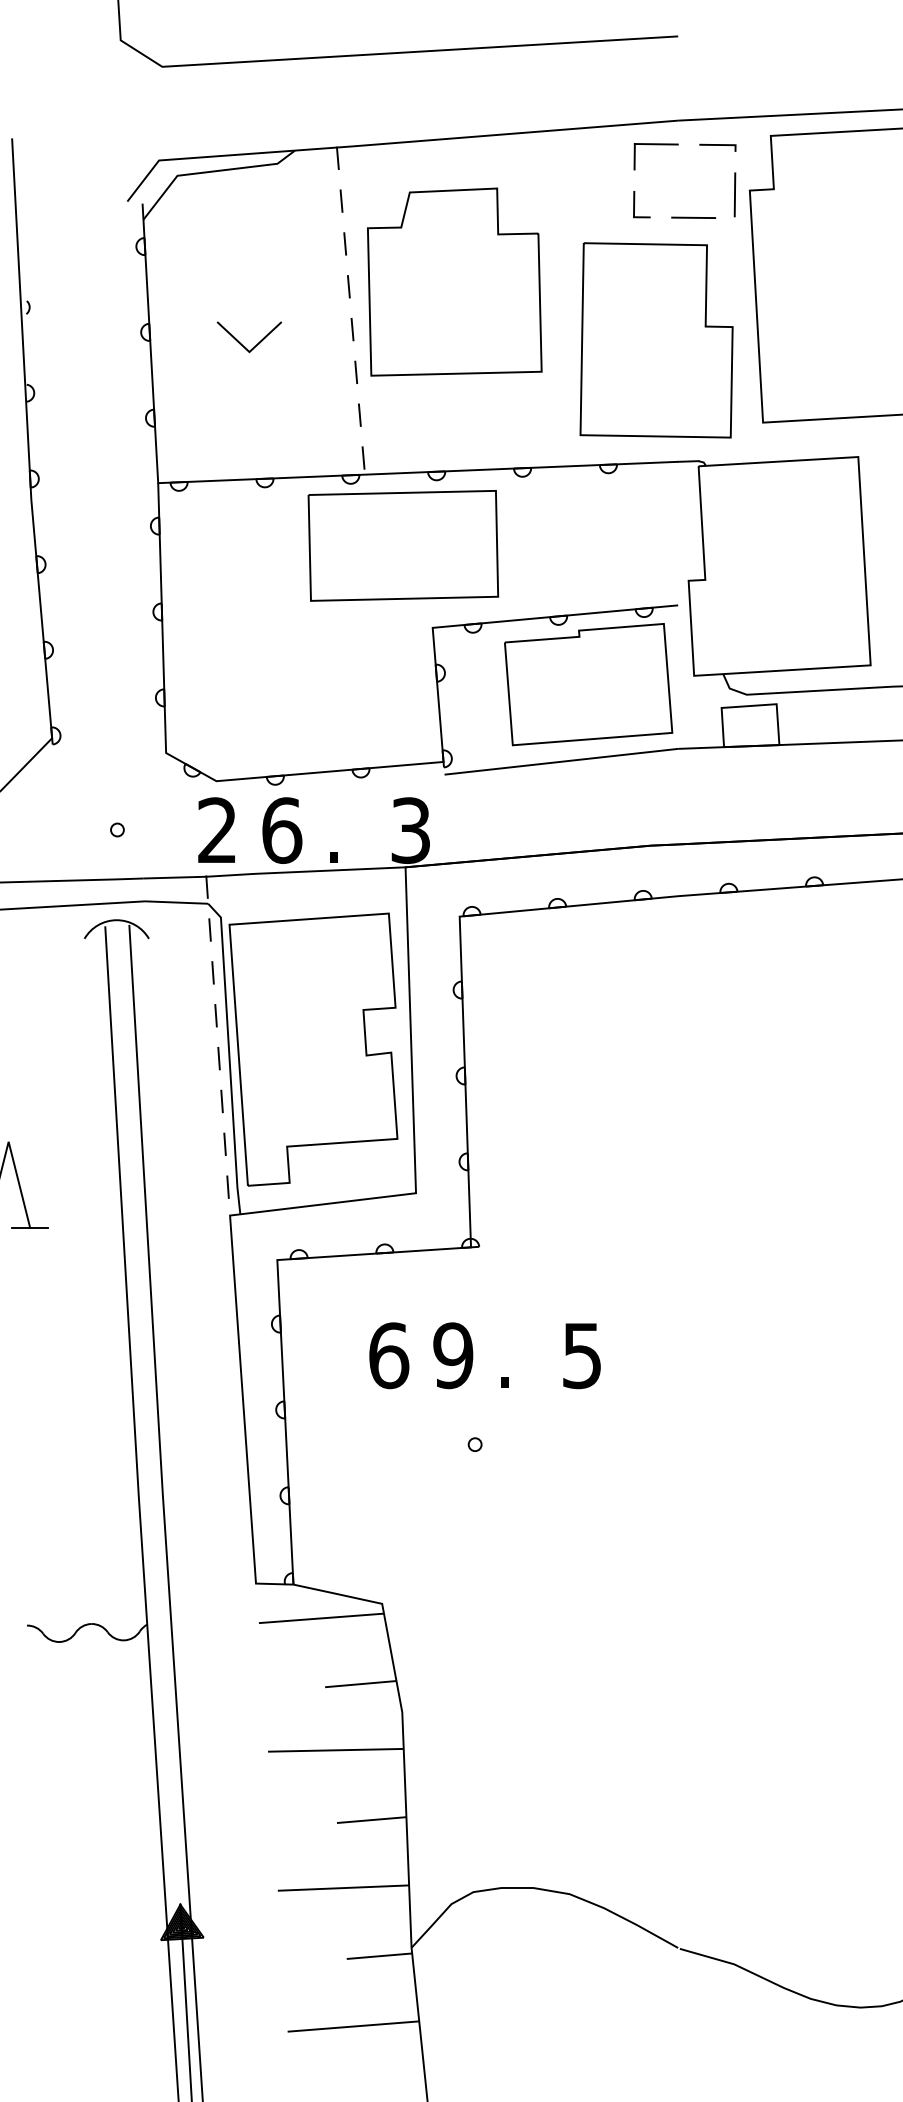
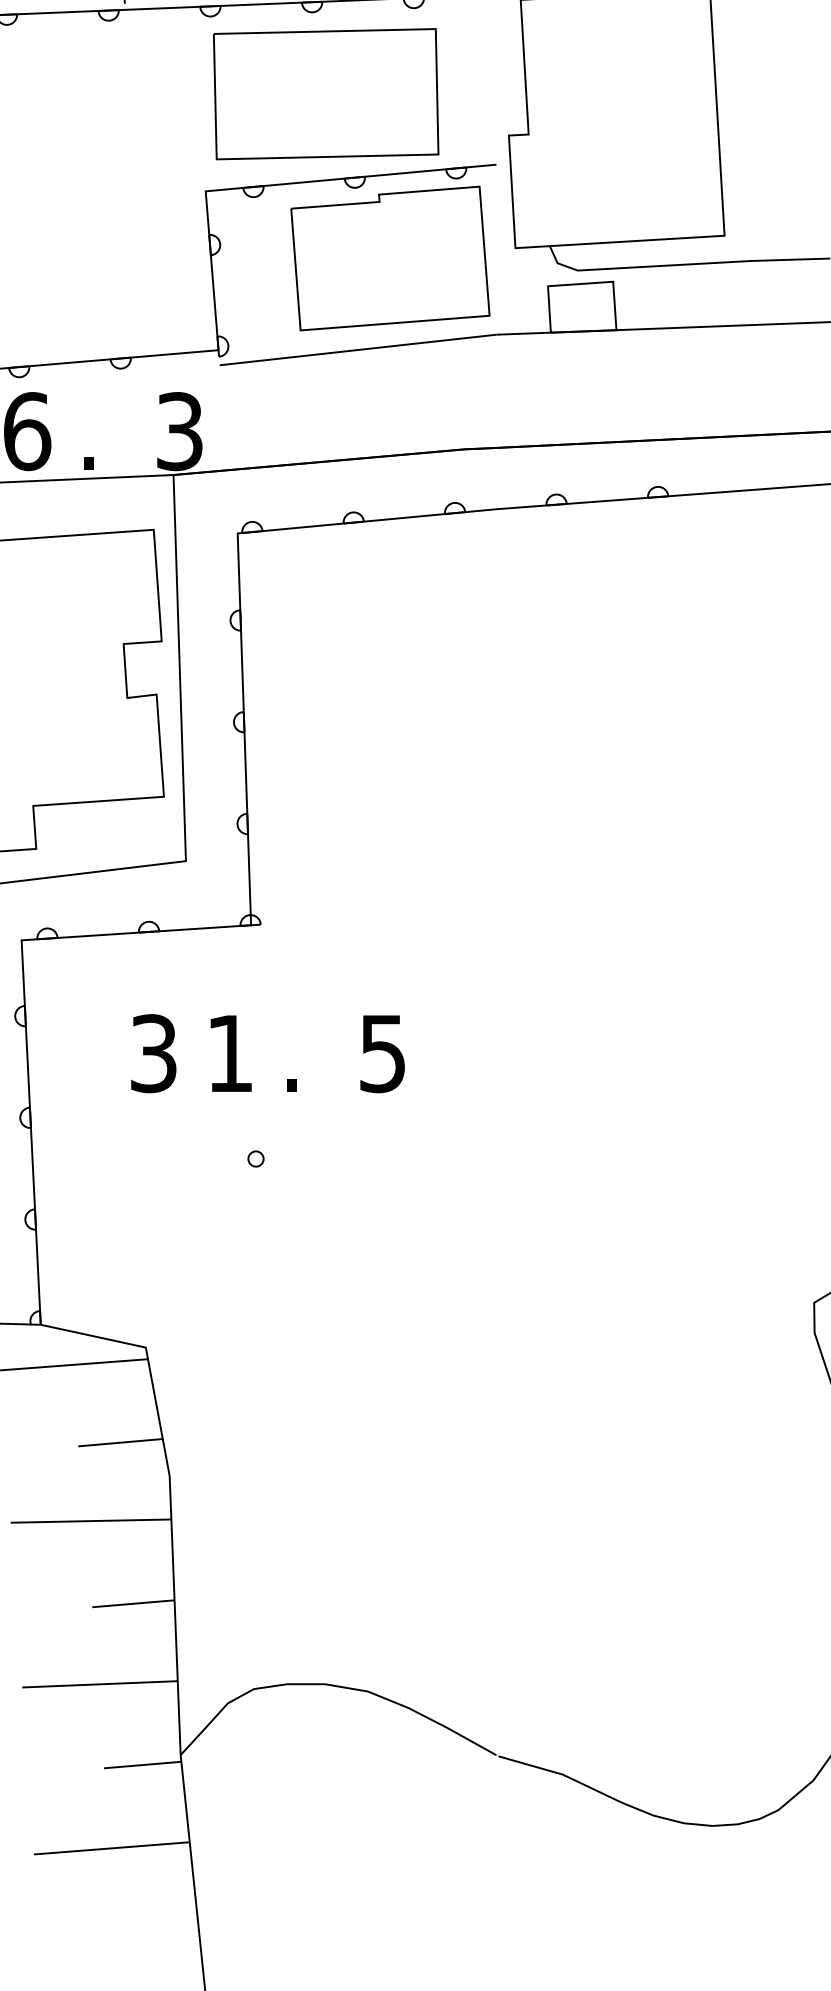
part: (403, 545) -> (326, 93), moved
text: (389, 1355) -> (154, 1053), 6 -> 3
text: (453, 1355) -> (230, 1053), 9 -> 1

